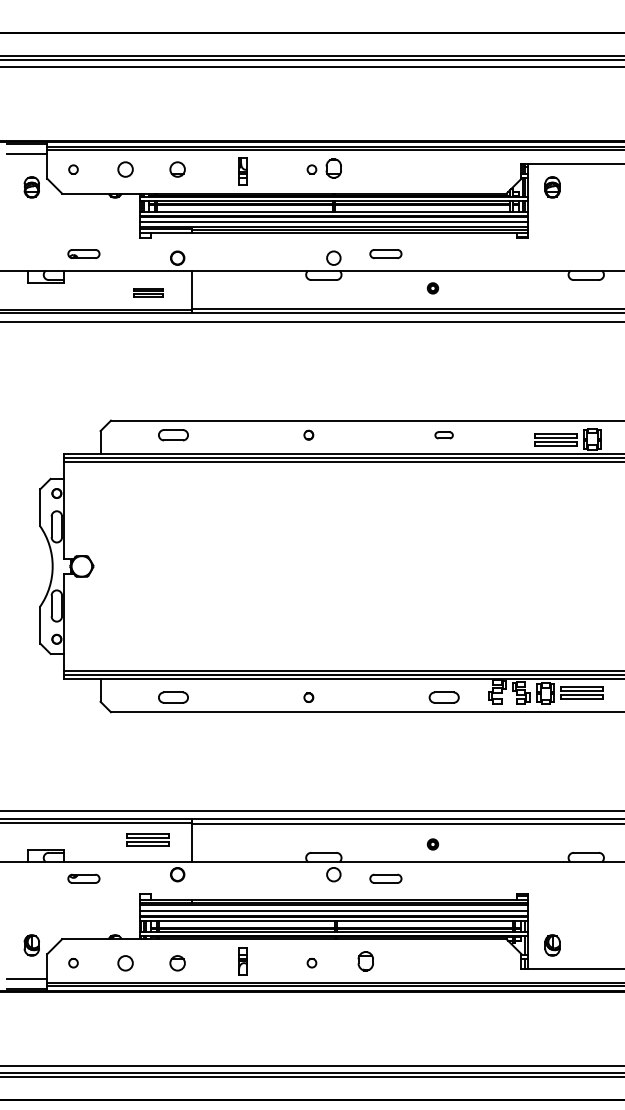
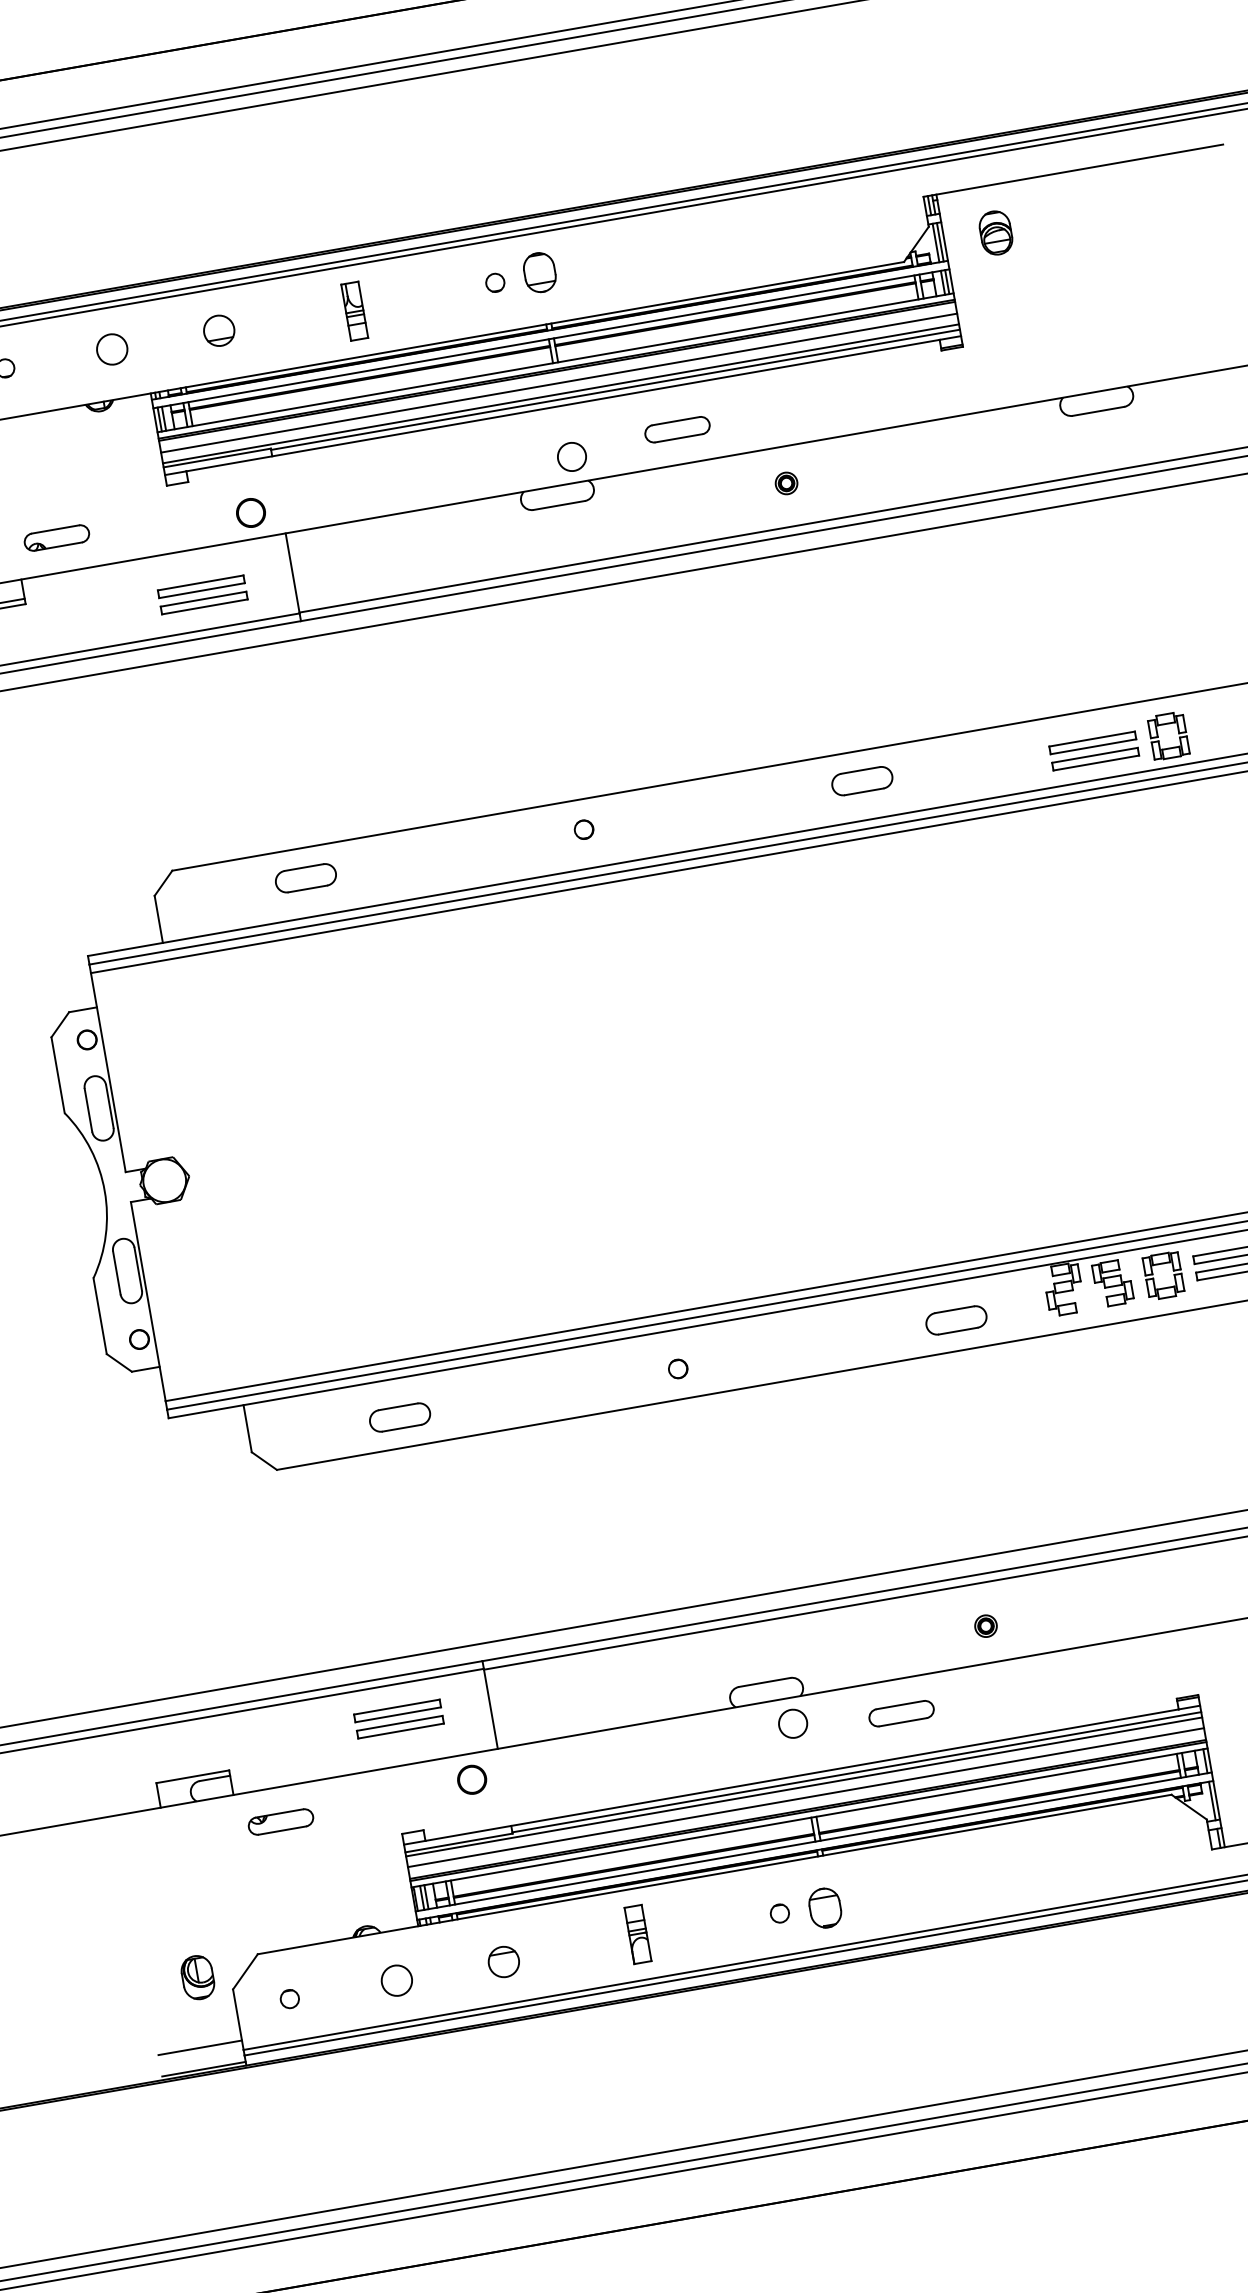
part: (147, 292) -> (201, 594), size x1.43
part: (443, 435) -> (860, 781), size x1.67
part: (365, 961) -> (824, 1908), moved

